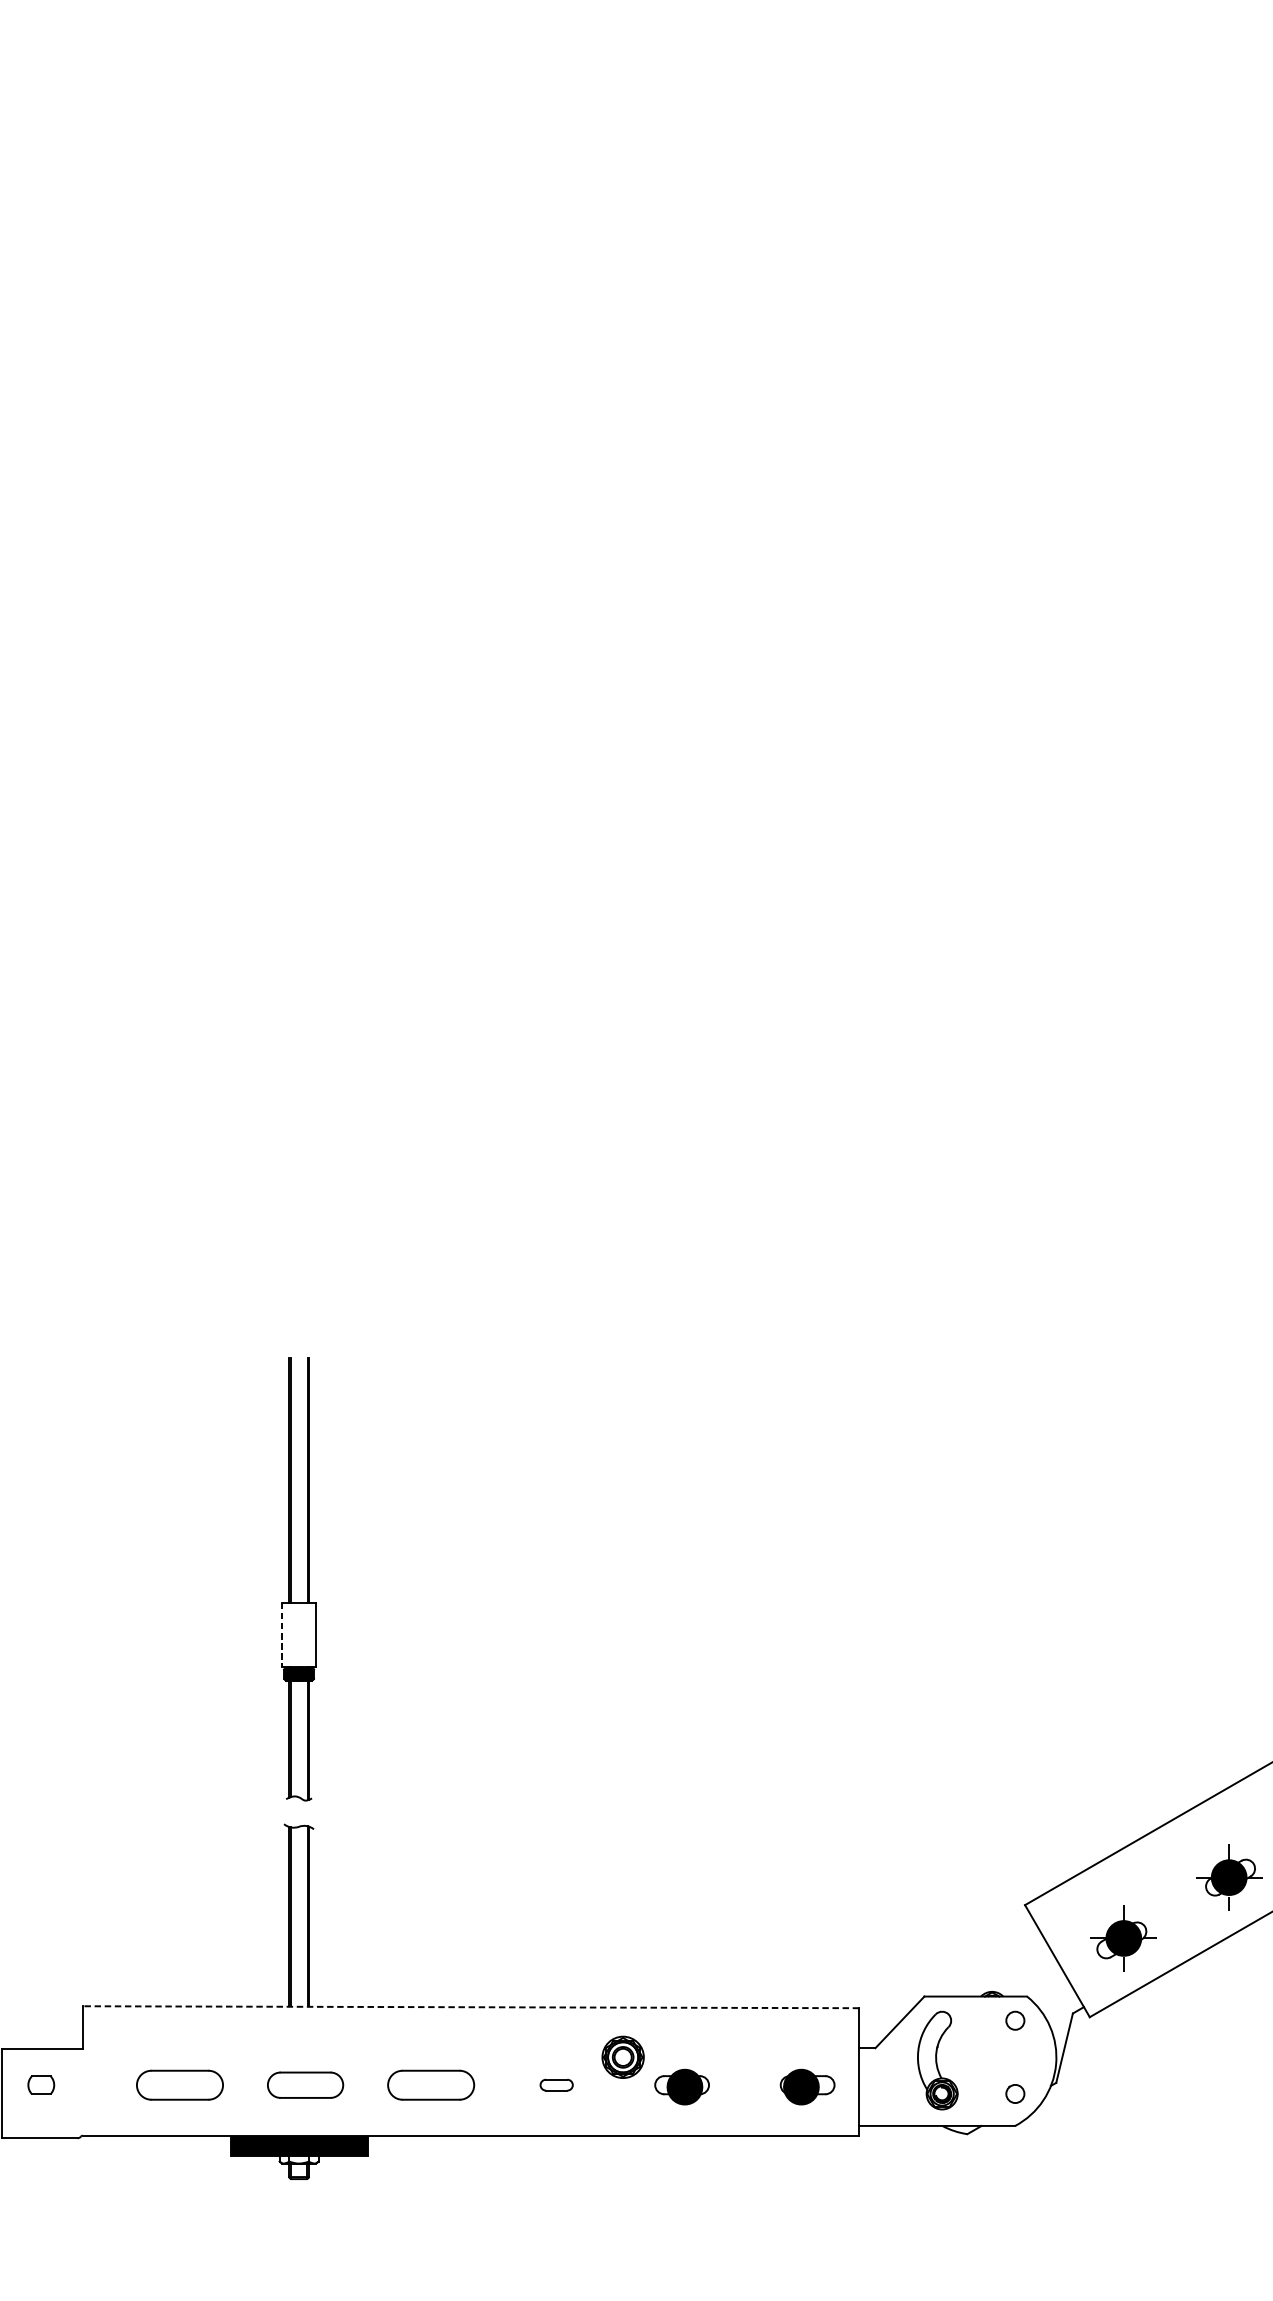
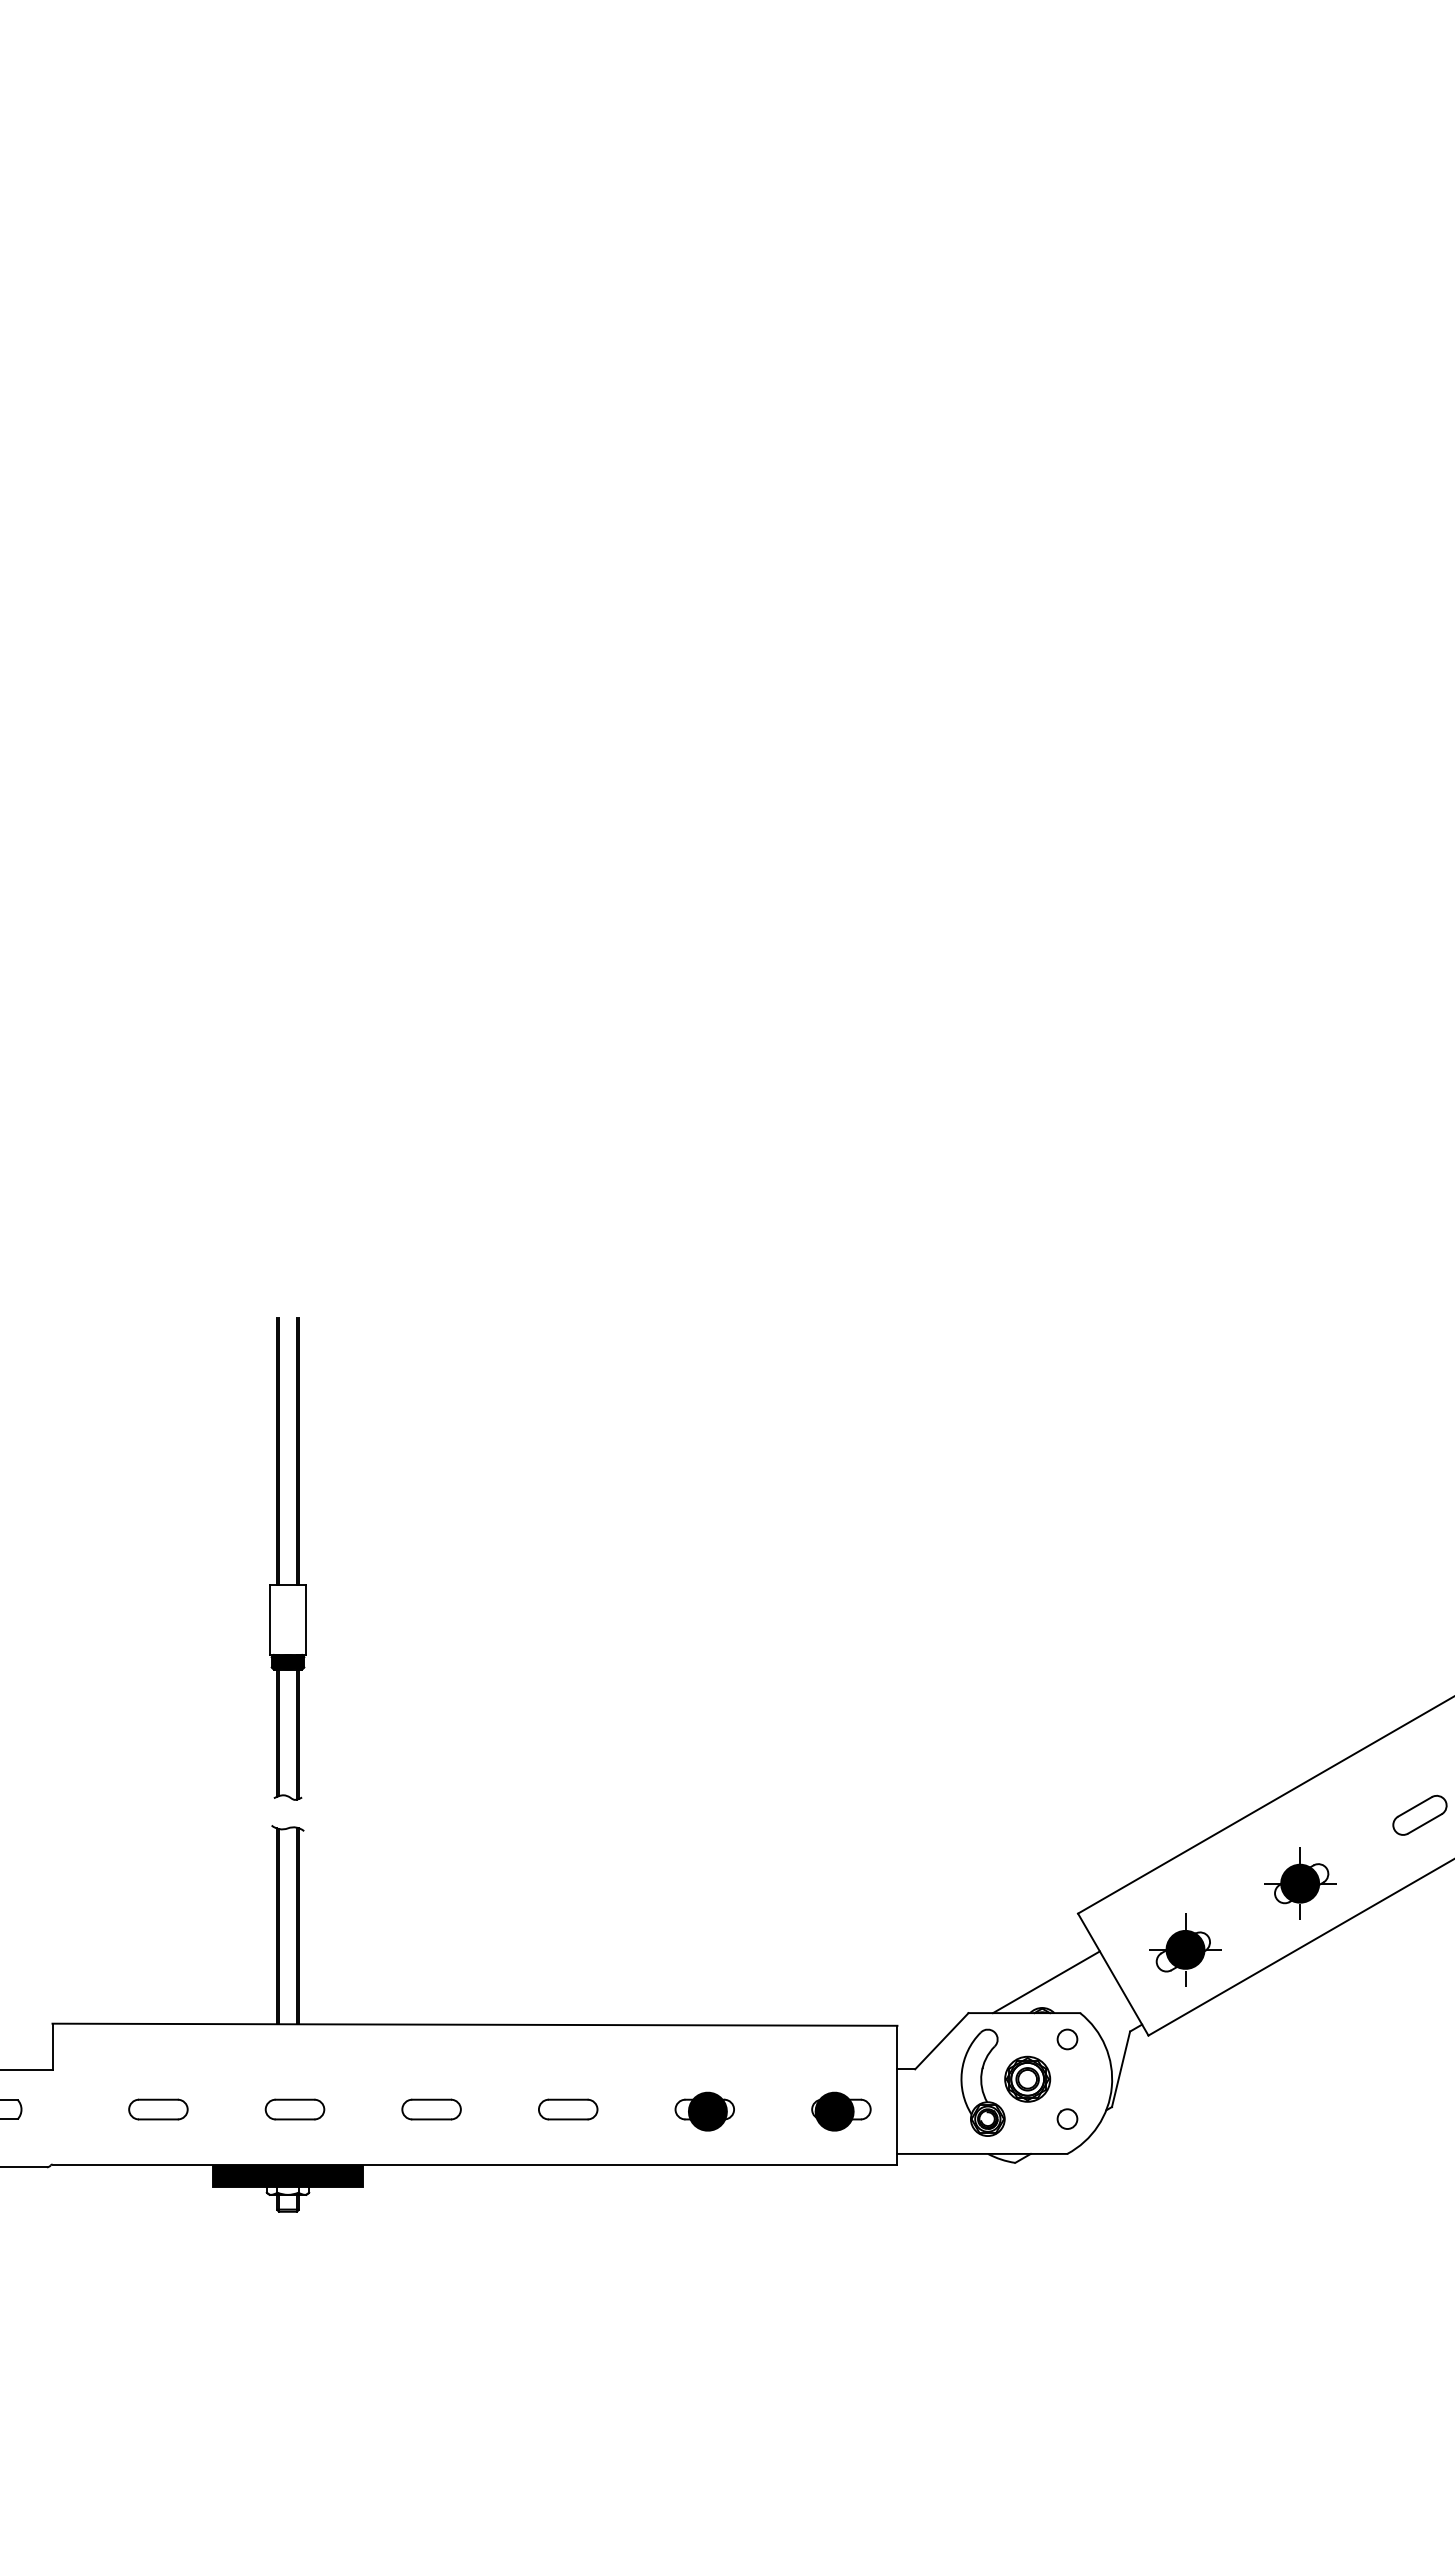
line: (282, 1635) -> (269, 1620), dashed -> solid
line: (996, 1968) -> (1046, 1982), added
line: (470, 2007) -> (474, 2024), dashed -> solid
part: (623, 2056) -> (1027, 2078), moved
part: (180, 2085) -> (158, 2109), size x0.62
part: (305, 2085) -> (294, 2109), size x0.71
part: (430, 2085) -> (431, 2109), size x0.62
part: (556, 2085) -> (568, 2109), size x1.67

